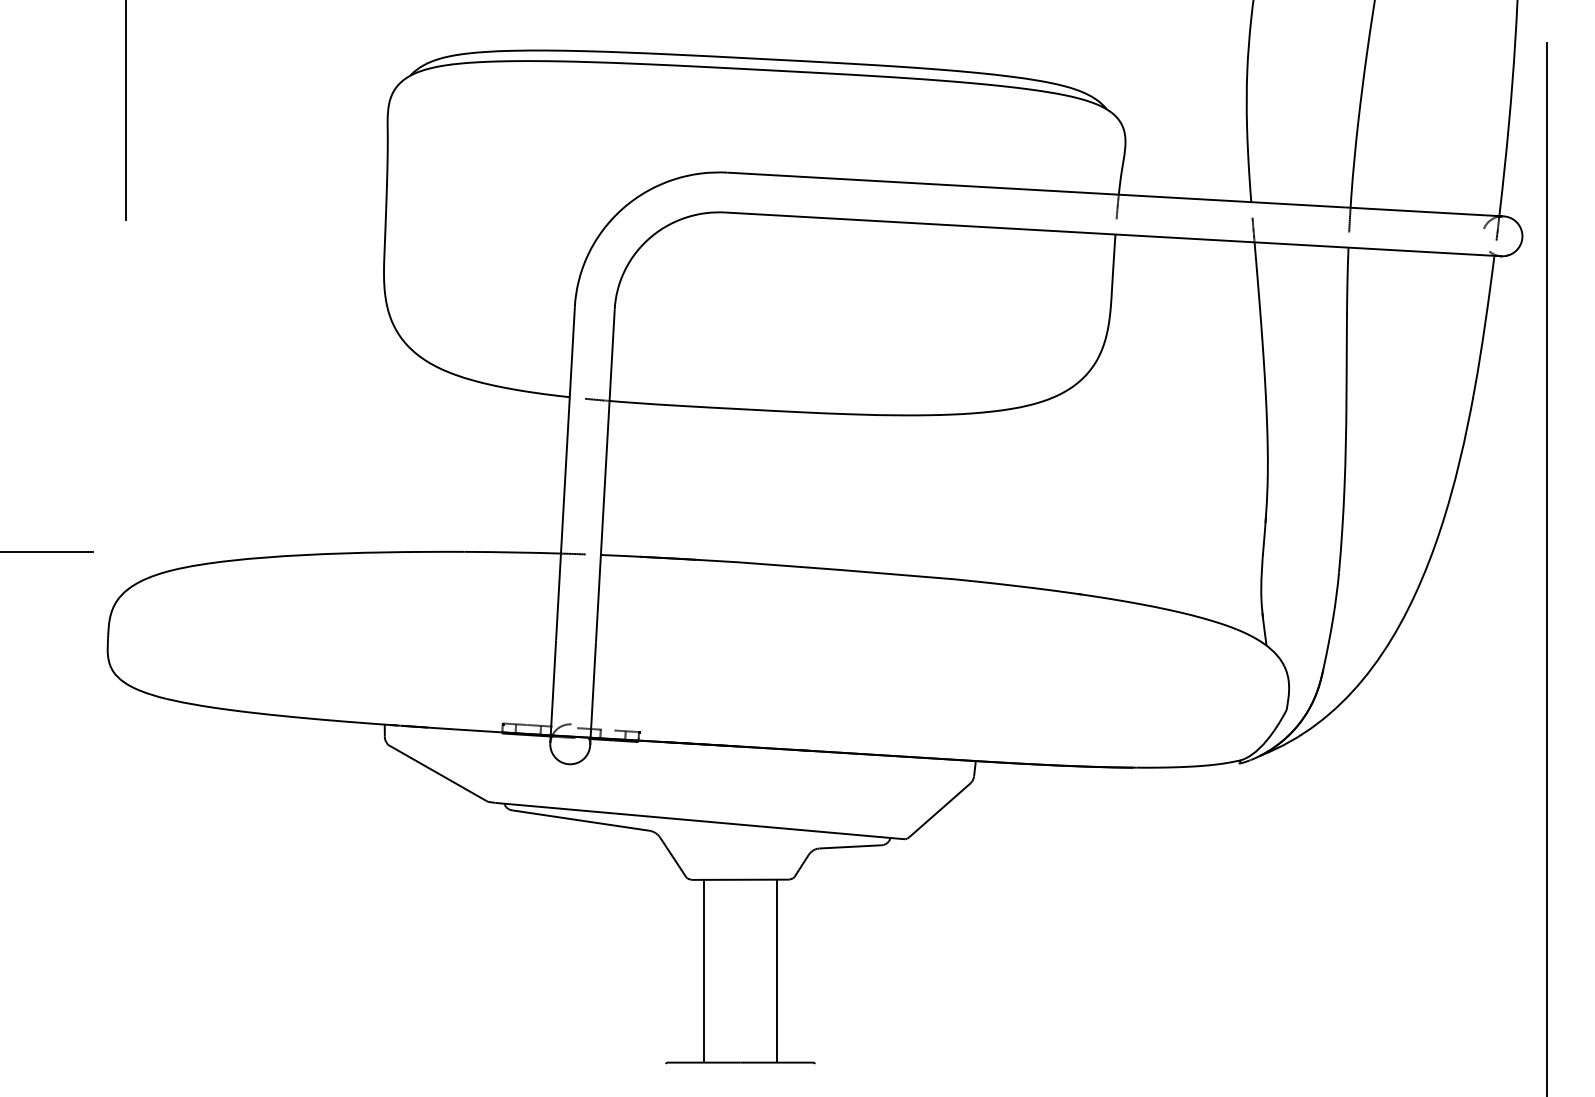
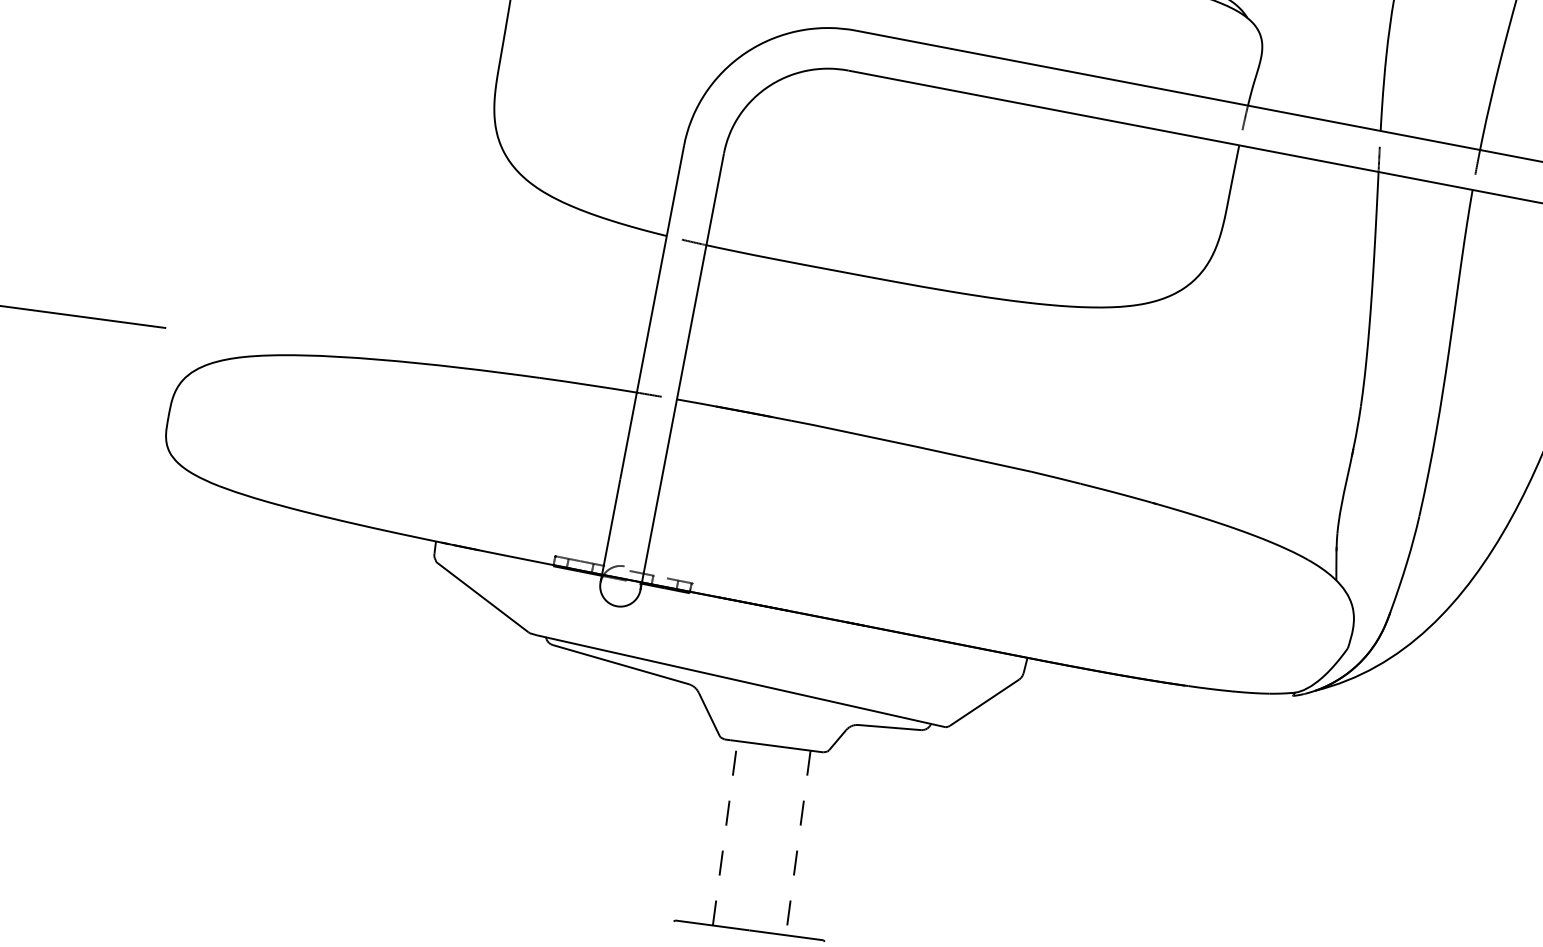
line: (704, 970) -> (725, 832), solid -> dashed
line: (776, 971) -> (798, 843), solid -> dashed

